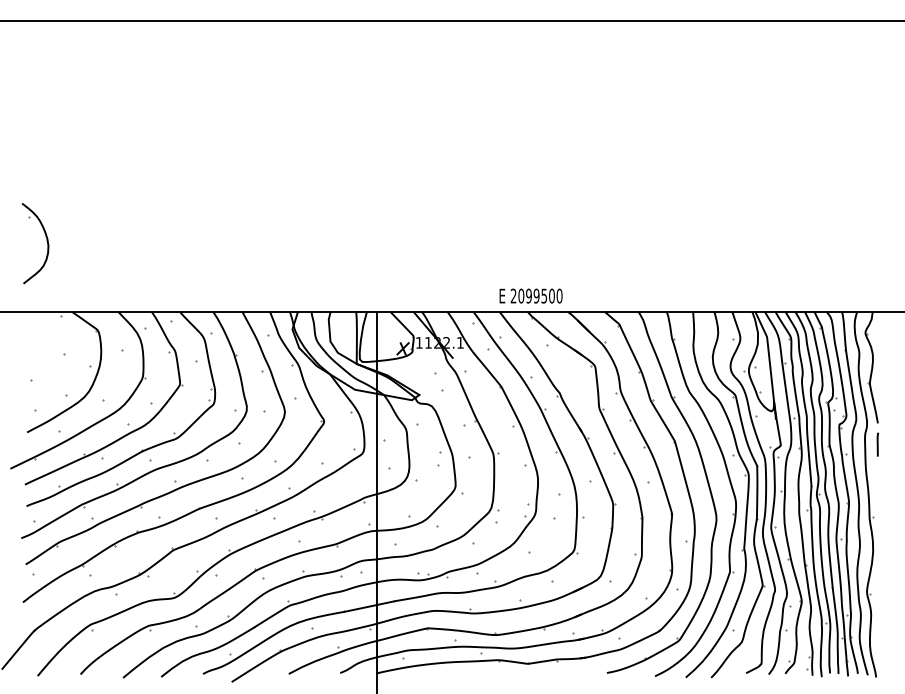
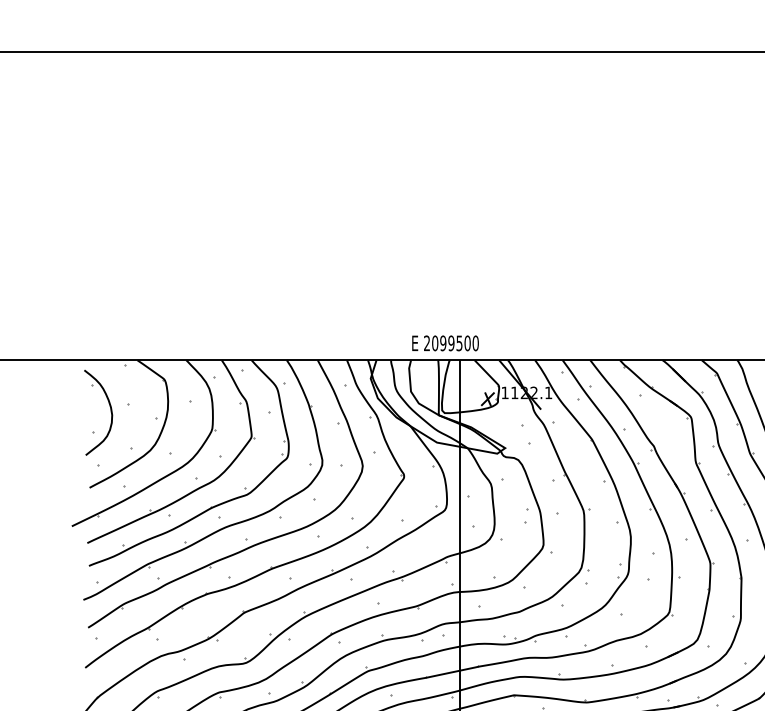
part: (46, 241) -> (110, 410), moved
text: (530, 295) -> (444, 342), moved

